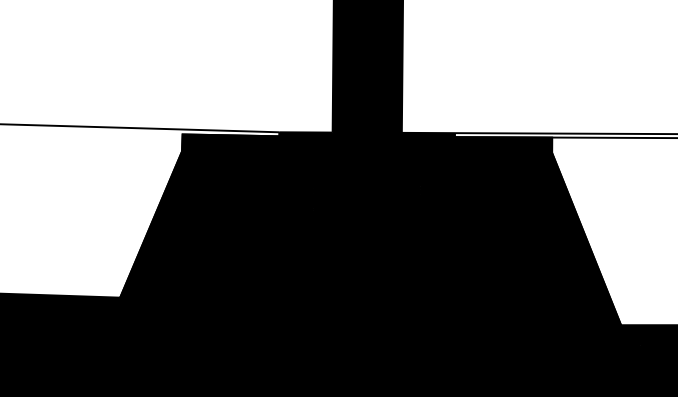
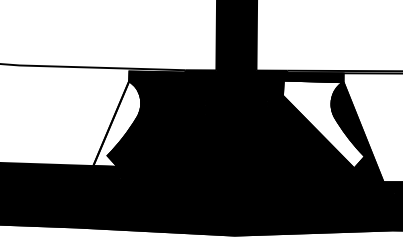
fill: (161, 224) -> (117, 123), removed
fill: (517, 225) -> (323, 124), removed

